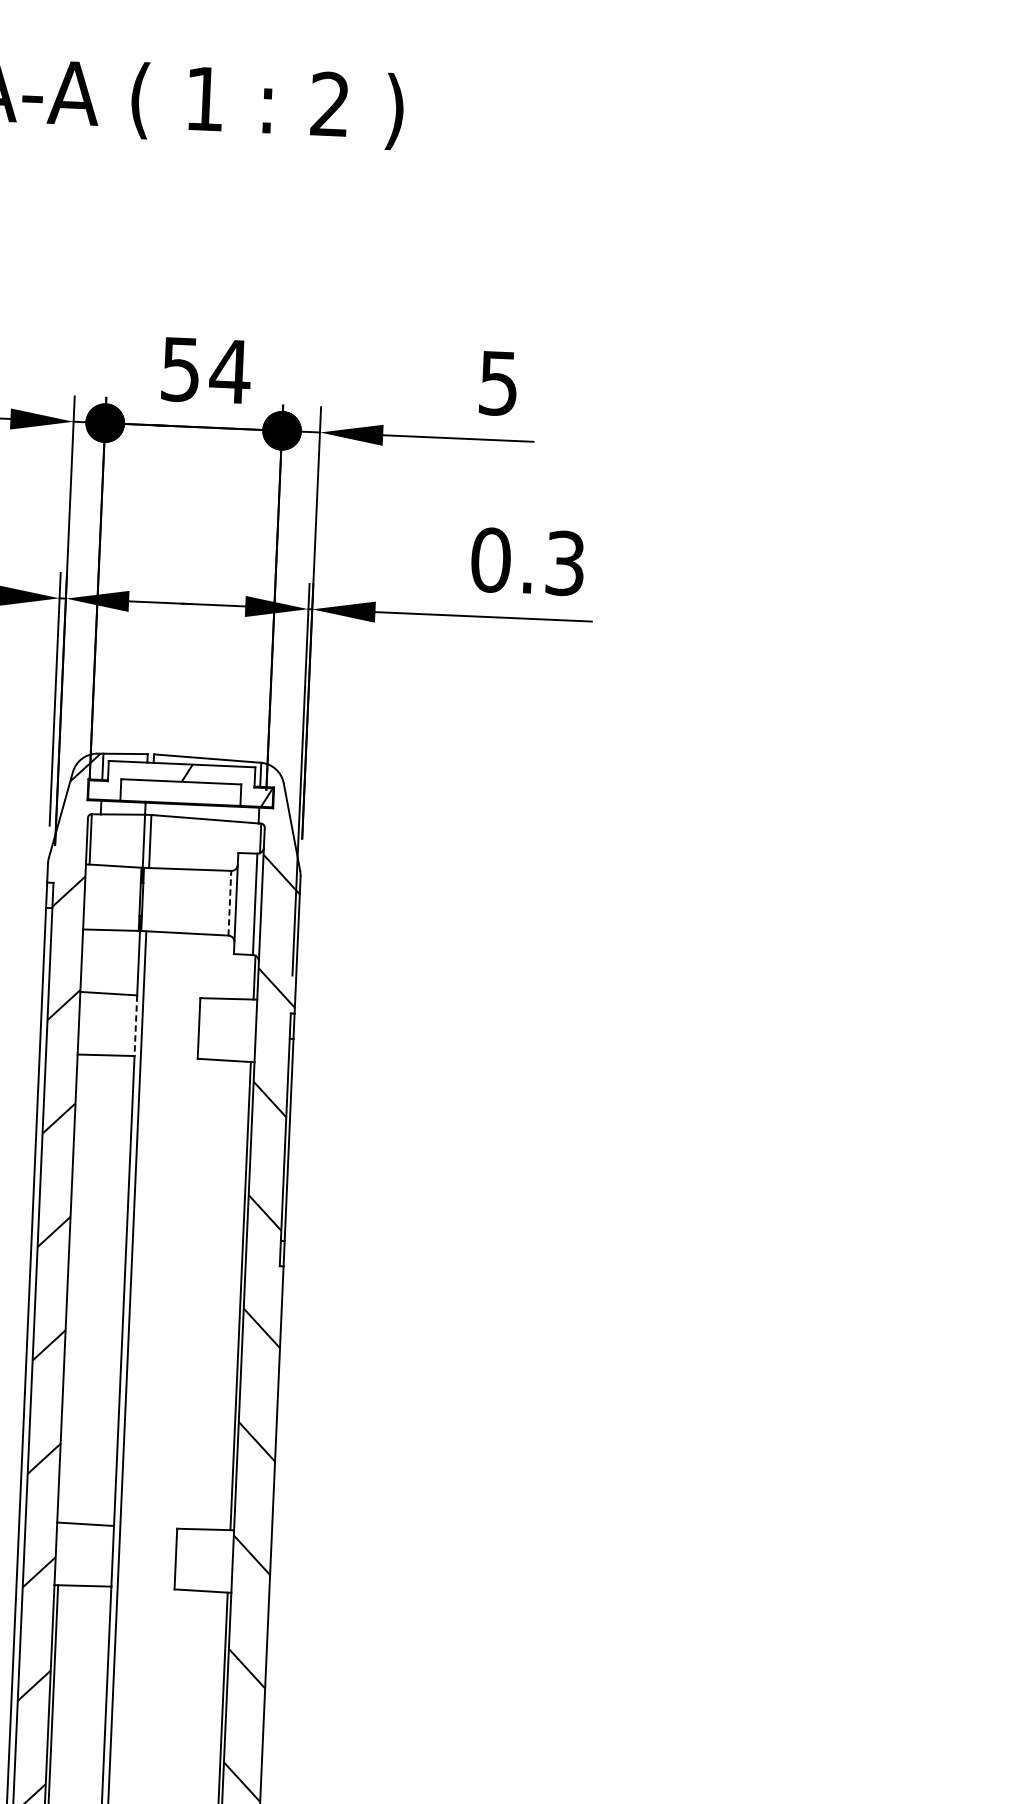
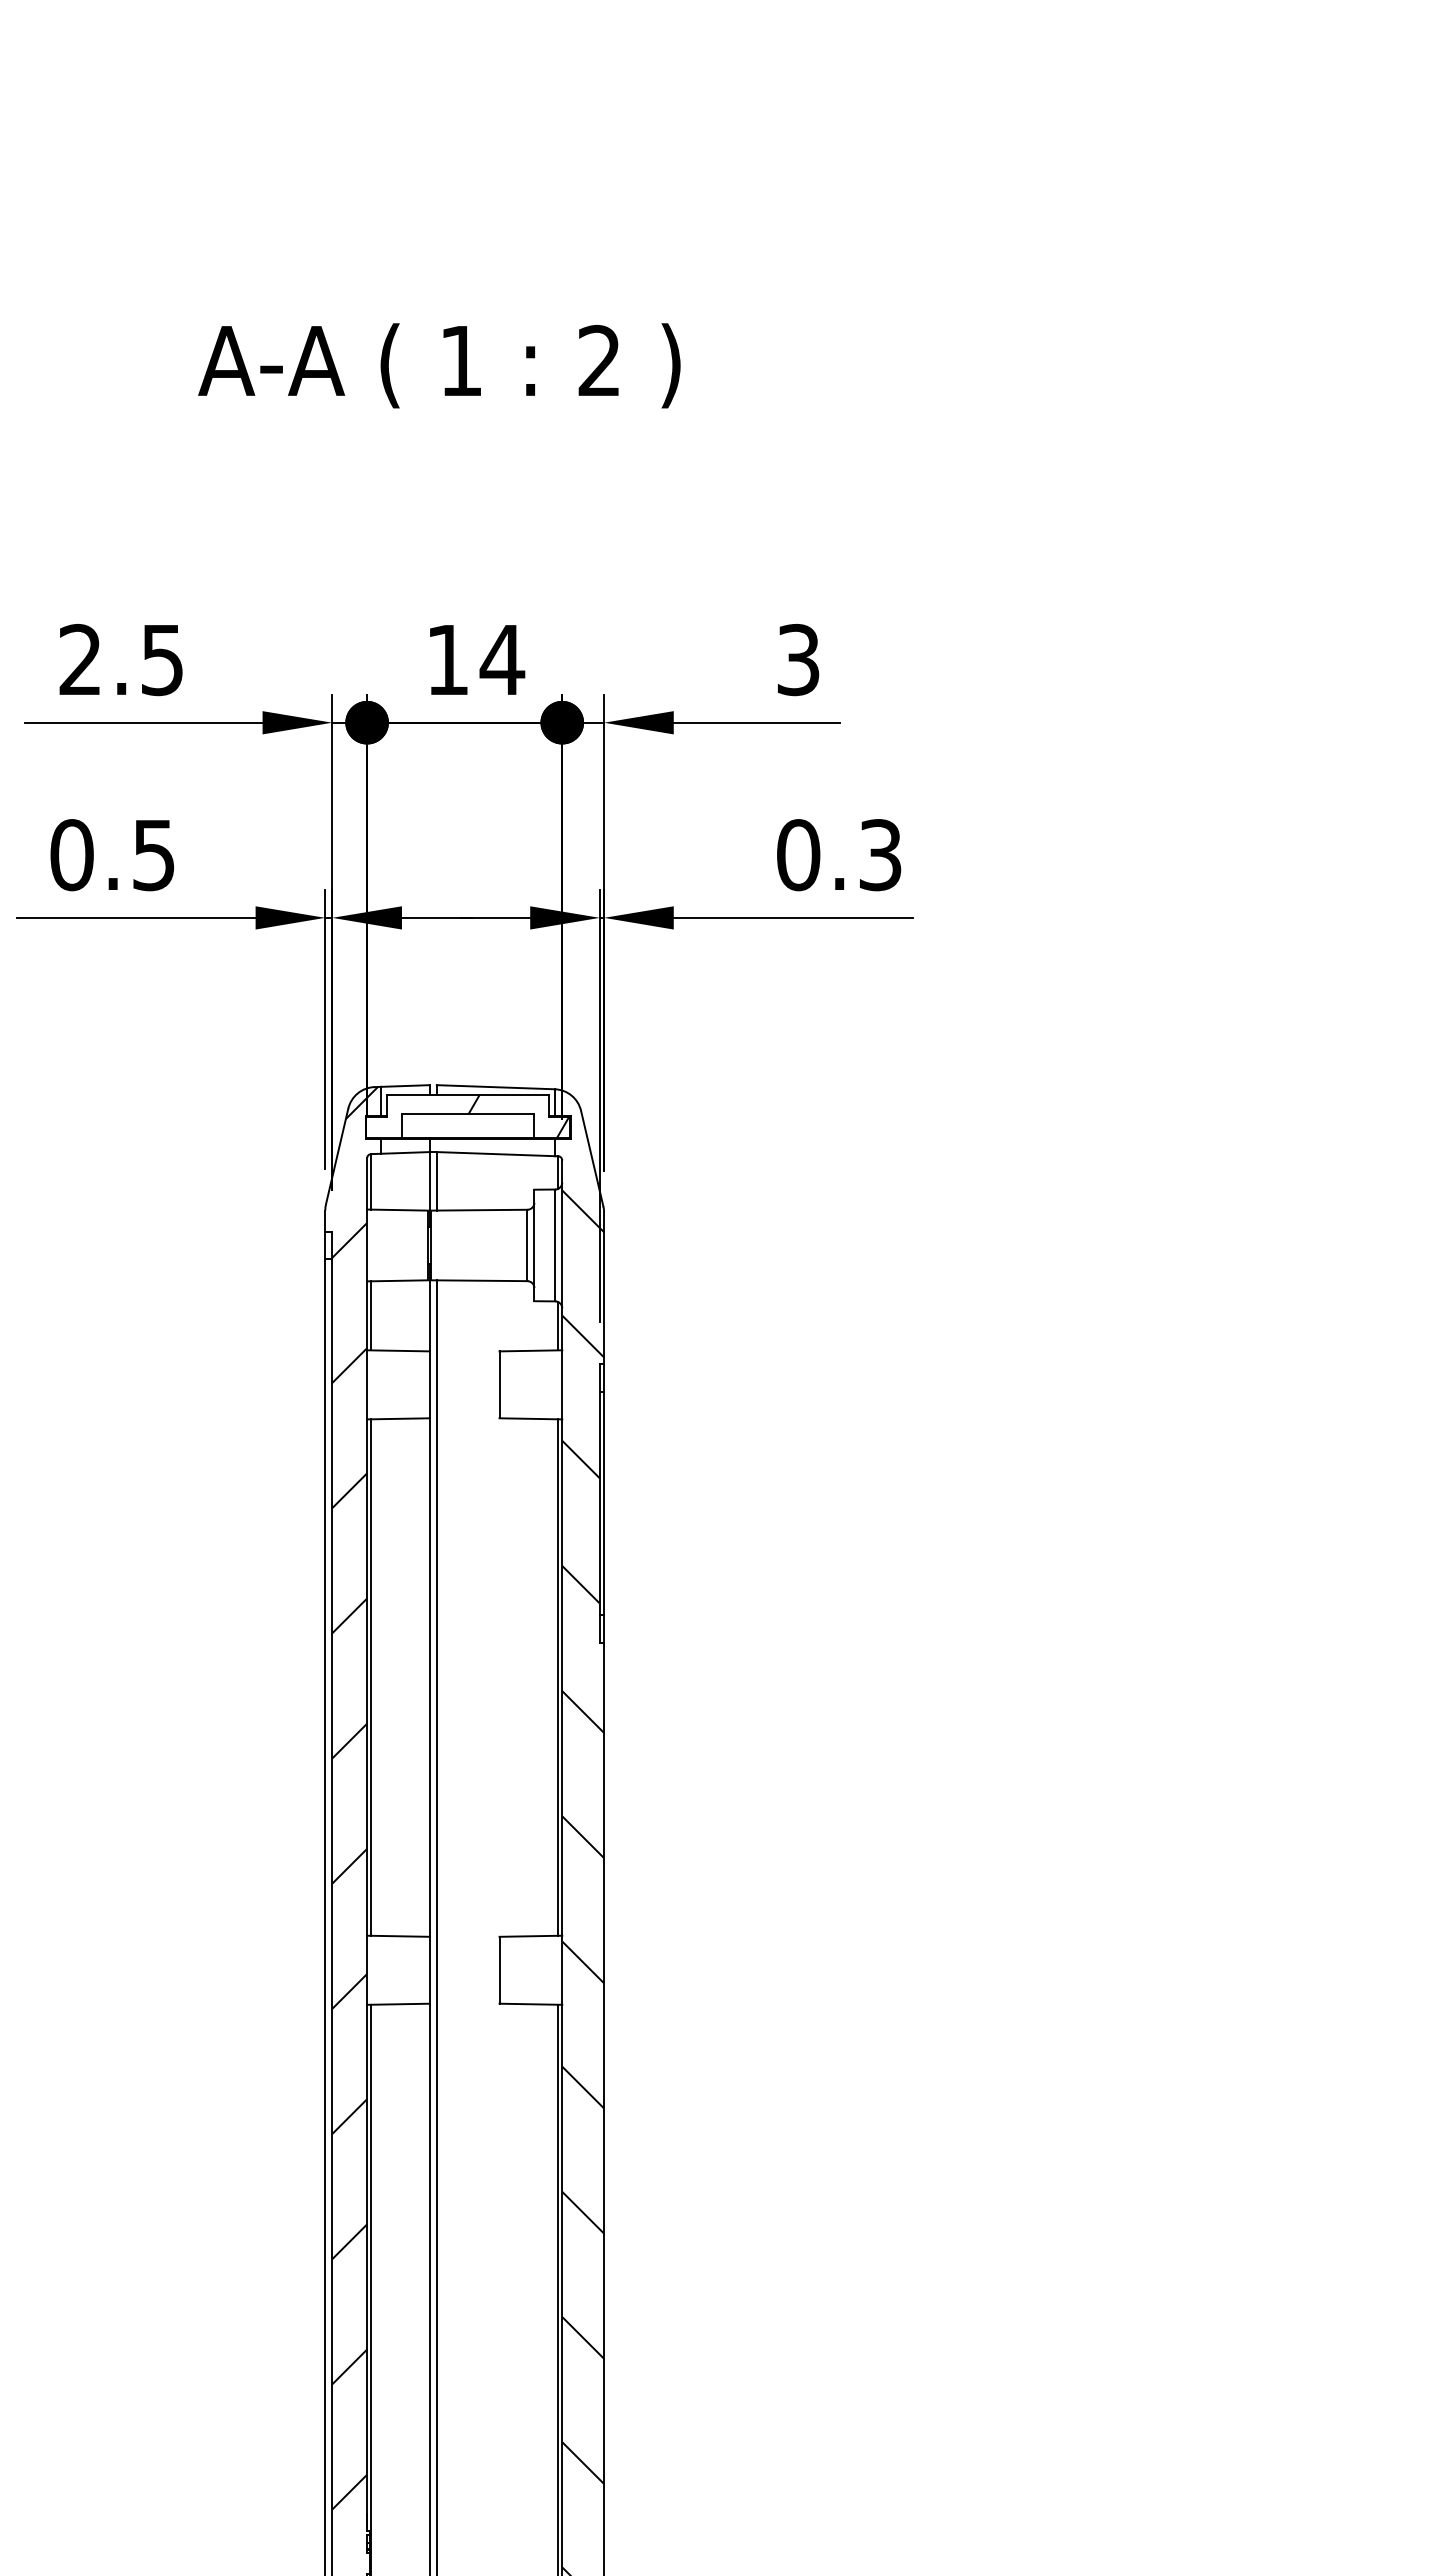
text: (180, 369) -> (447, 660), 54 -> 14
text: (498, 382) -> (798, 659), 5 -> 3
line: (229, 903) -> (527, 1245), dashed -> solid
line: (85, 960) -> (371, 1315), added
line: (135, 1026) -> (429, 1385), dashed -> solid
line: (71, 1288) -> (371, 1677), added

